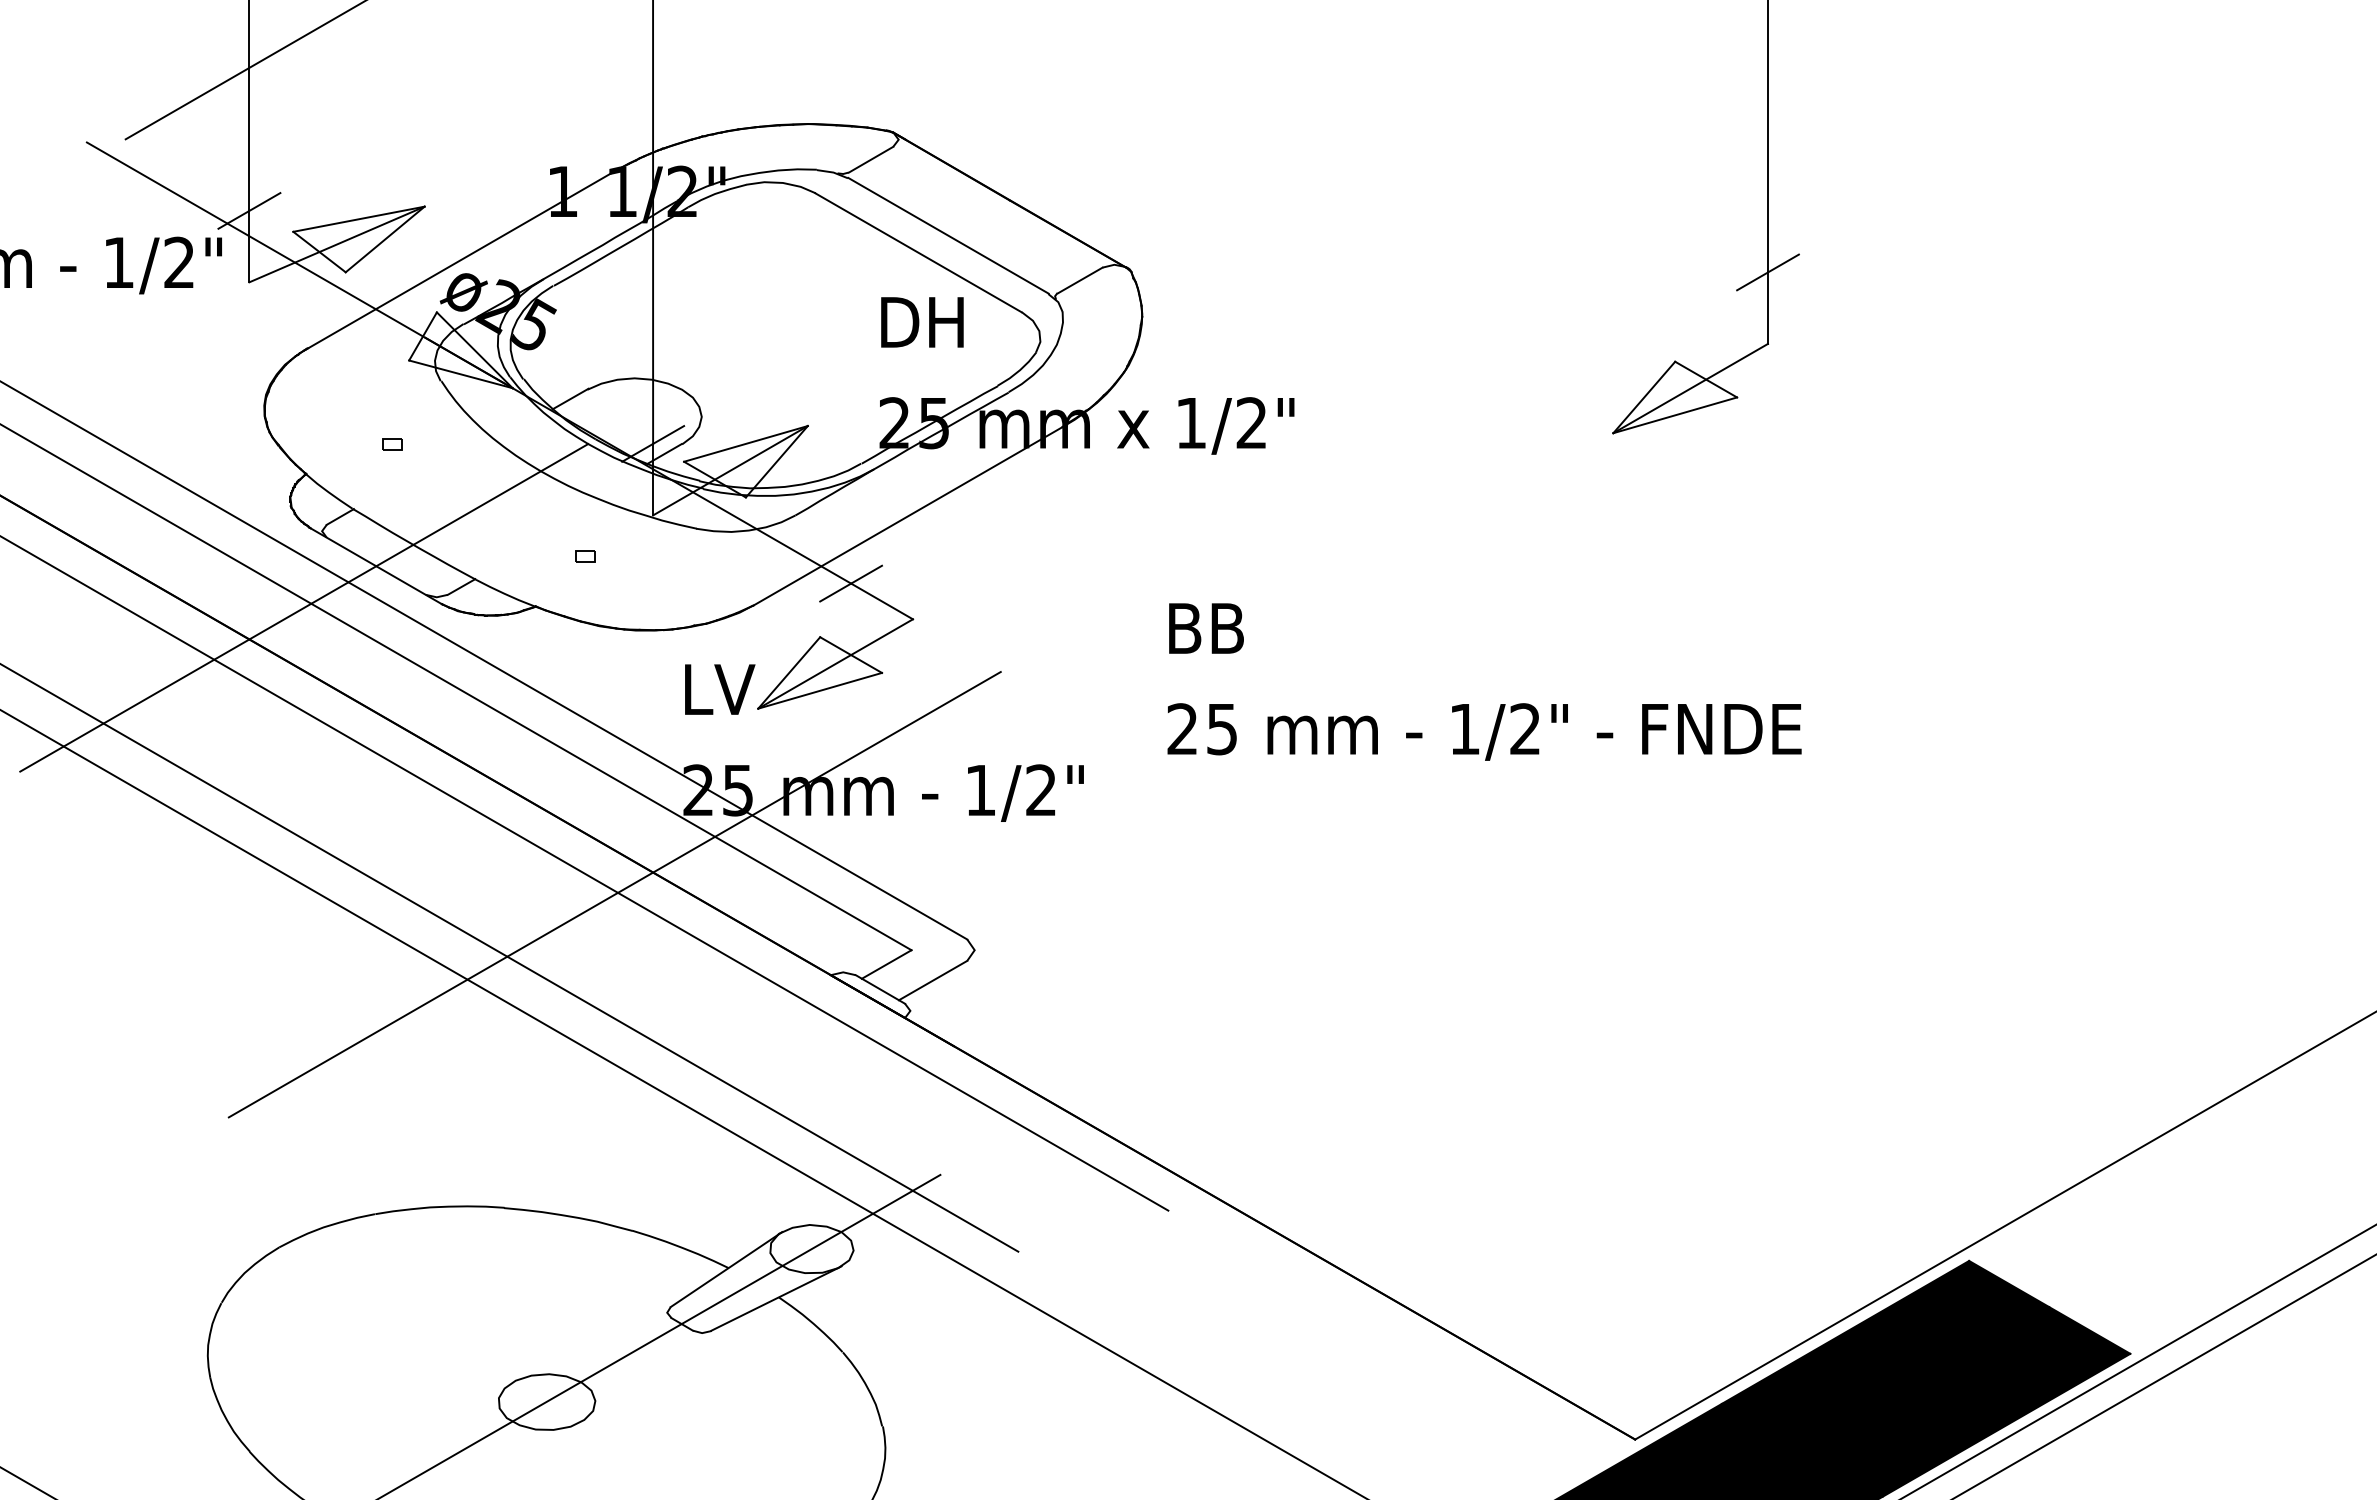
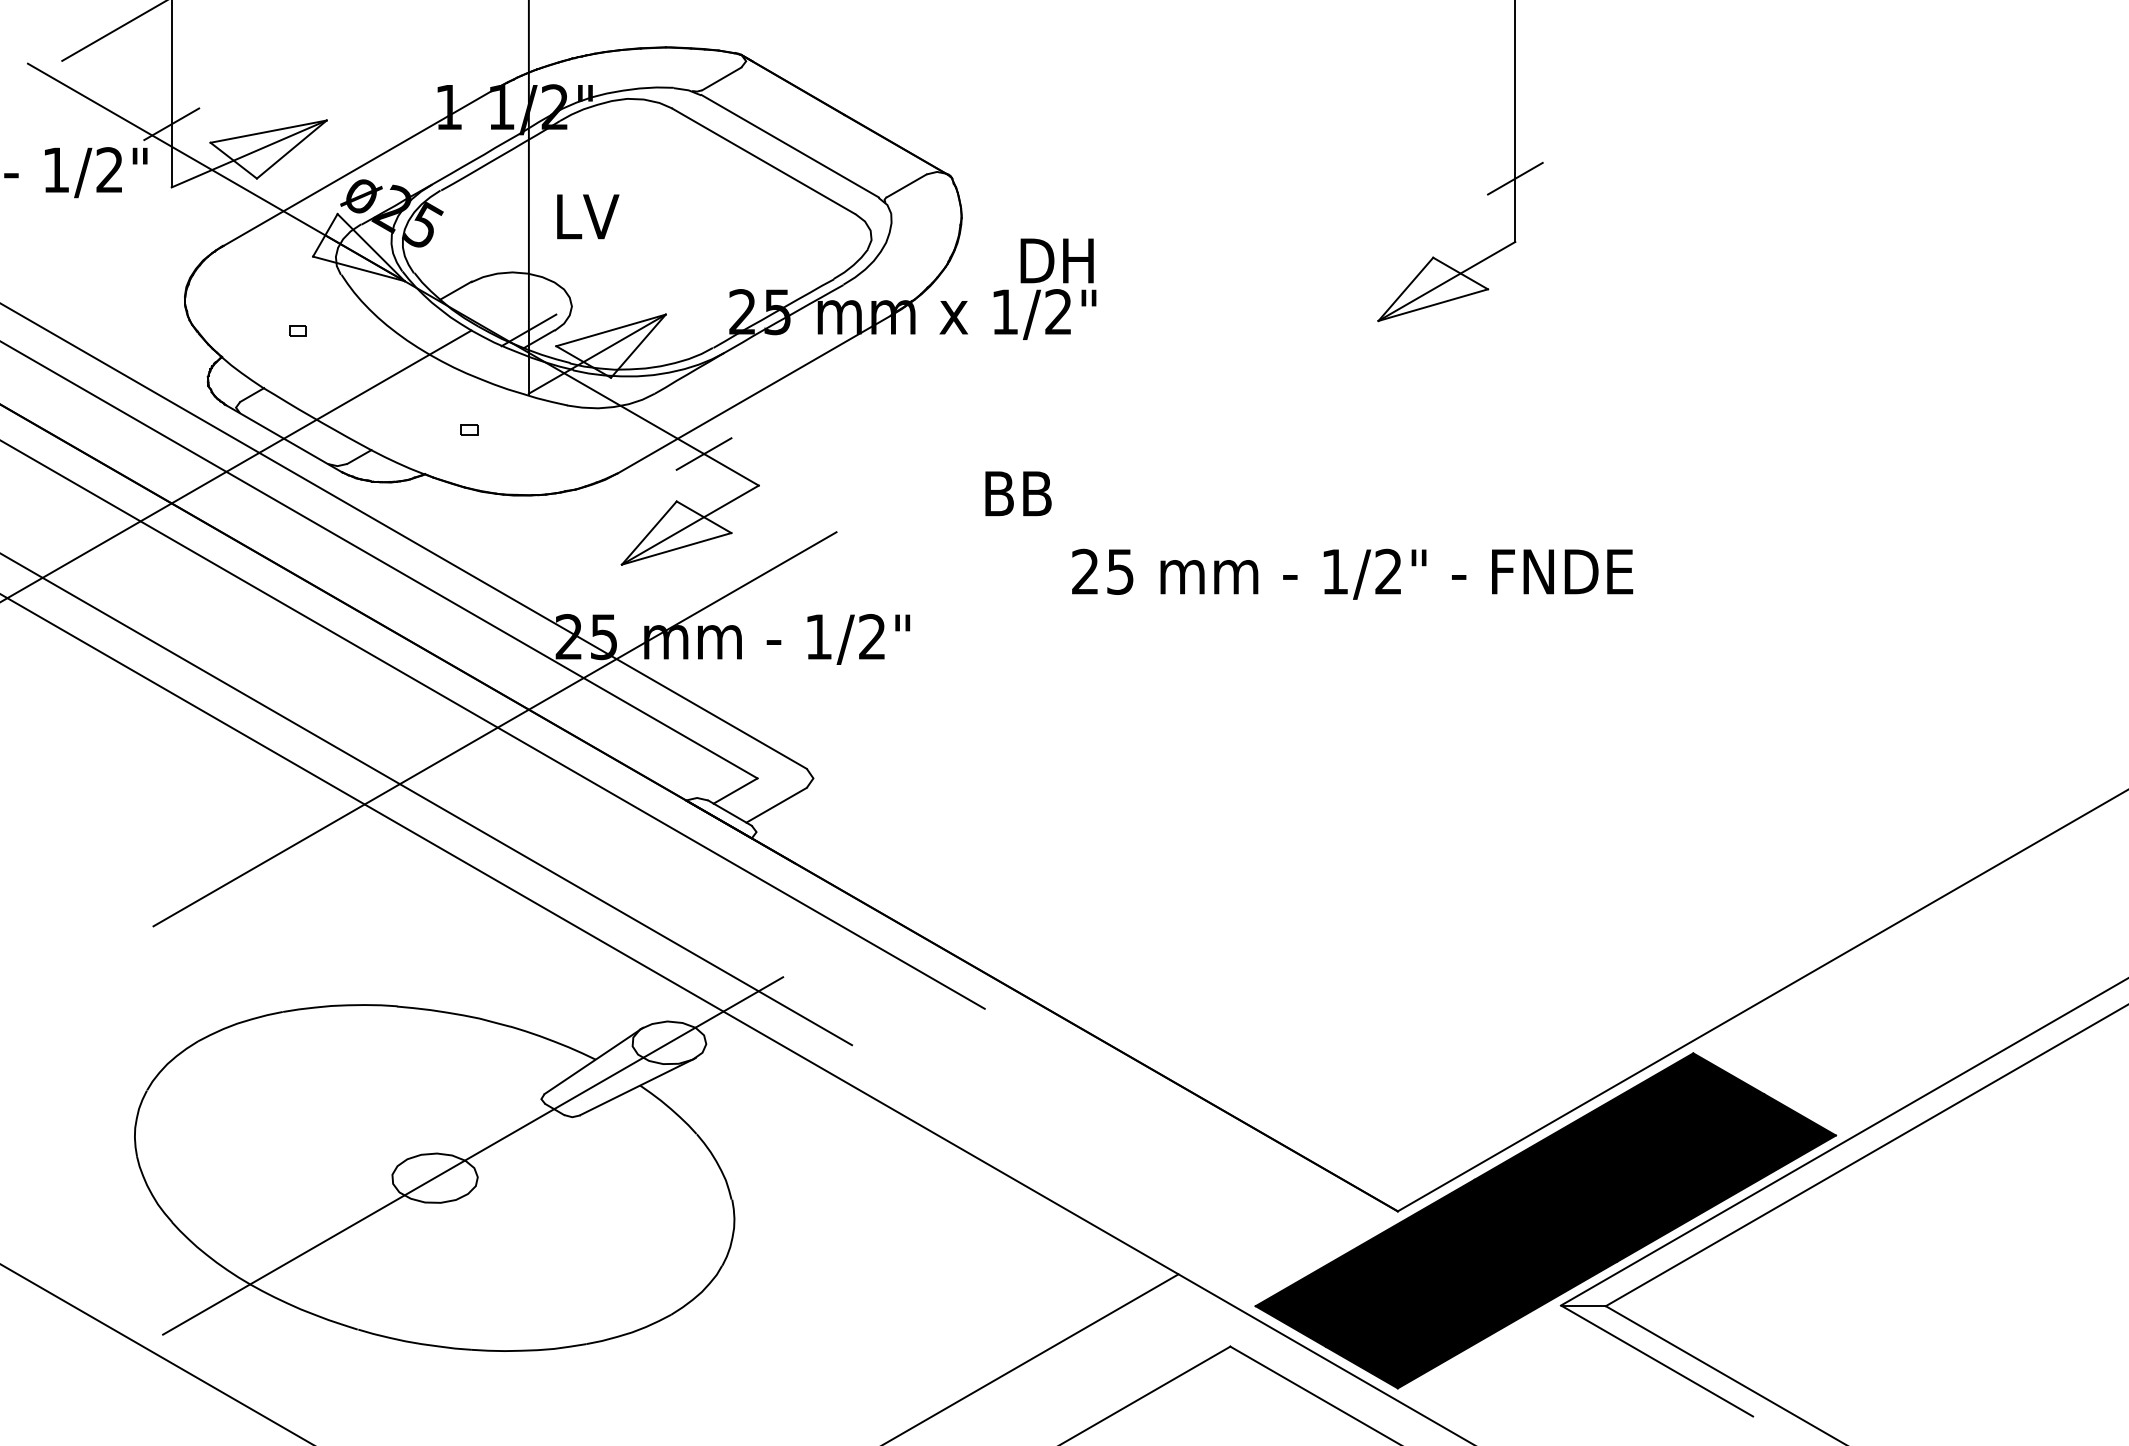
text: (921, 321) -> (1056, 260), moved
text: (720, 689) -> (588, 216), moved
text: (1484, 731) -> (1352, 573), moved

